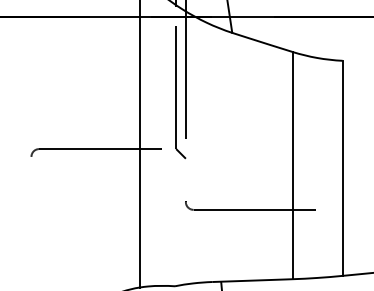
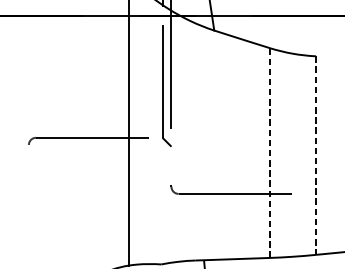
line: (292, 165) -> (269, 152), solid -> dashed
line: (342, 168) -> (316, 155), solid -> dashed

